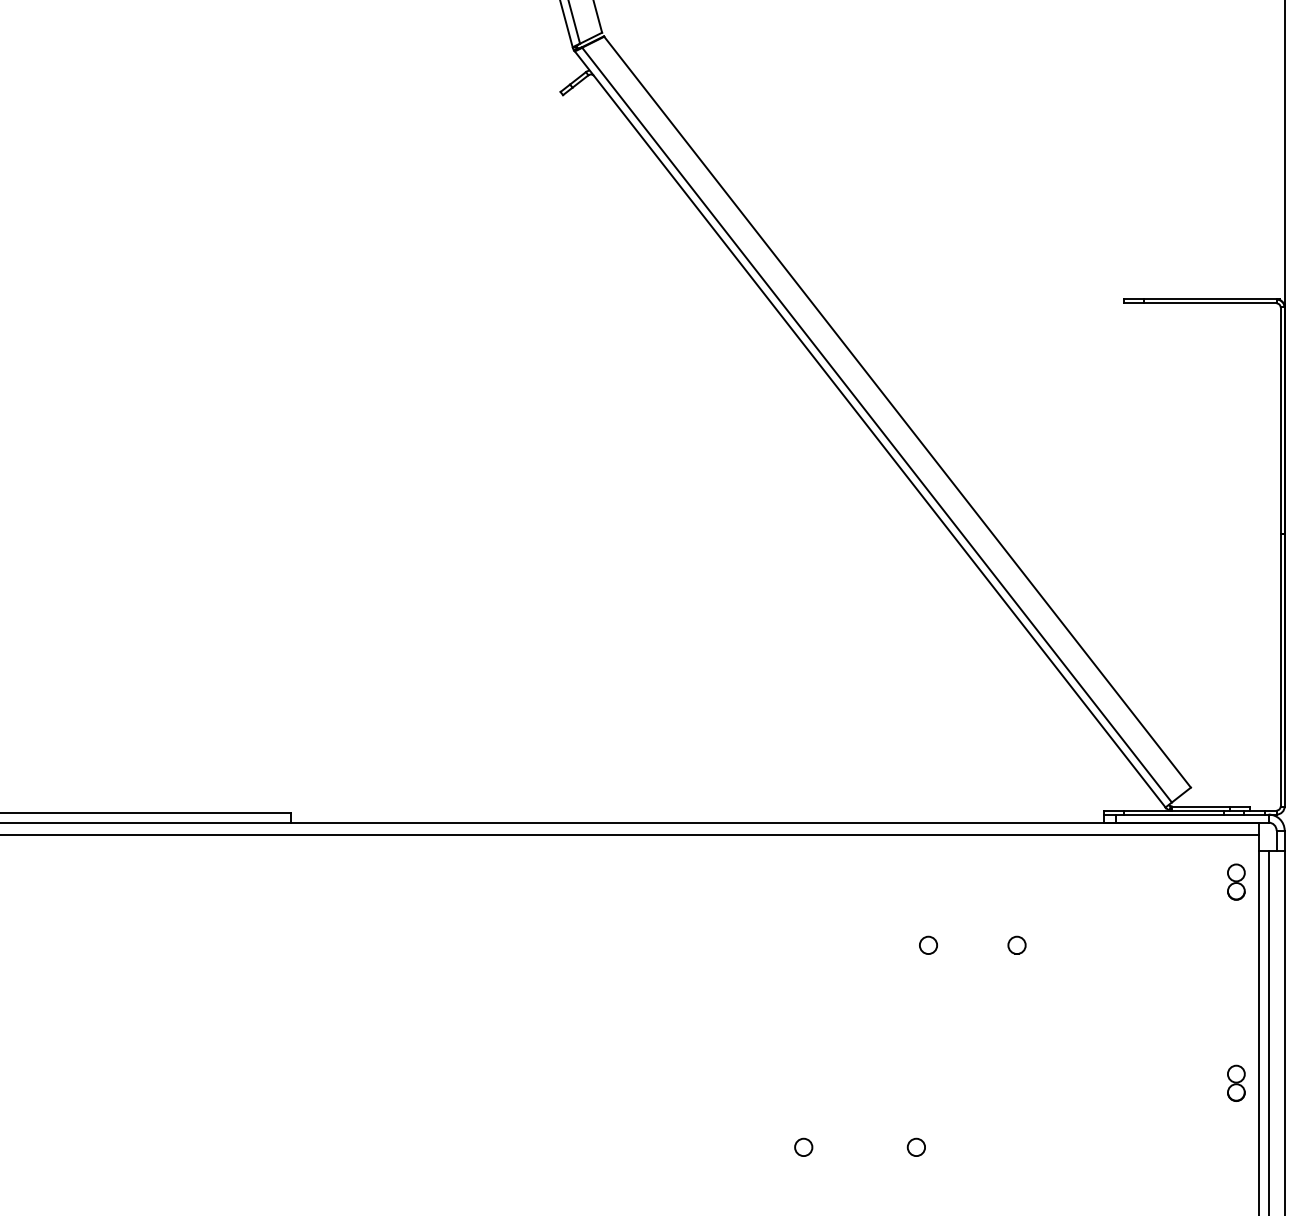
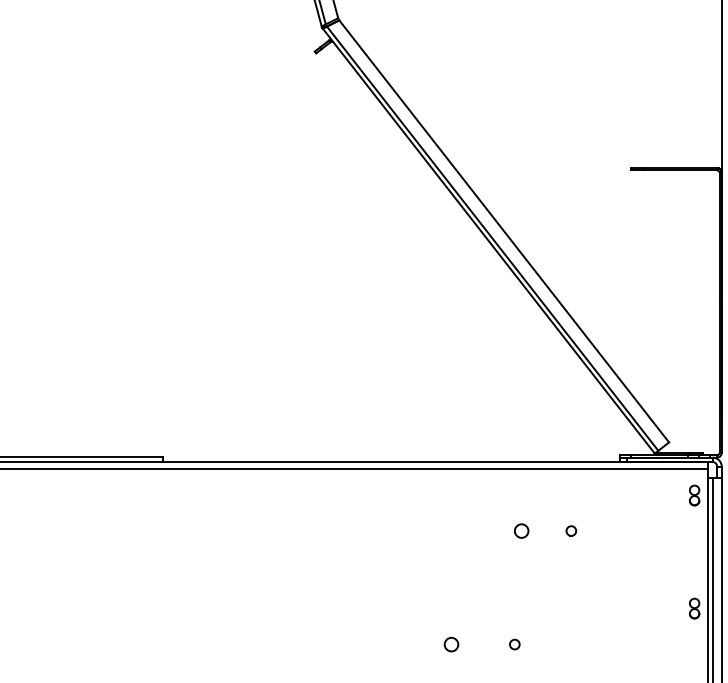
circle: (928, 944) -> (521, 530), size x1.4
circle: (803, 1147) -> (451, 644), size x1.4

